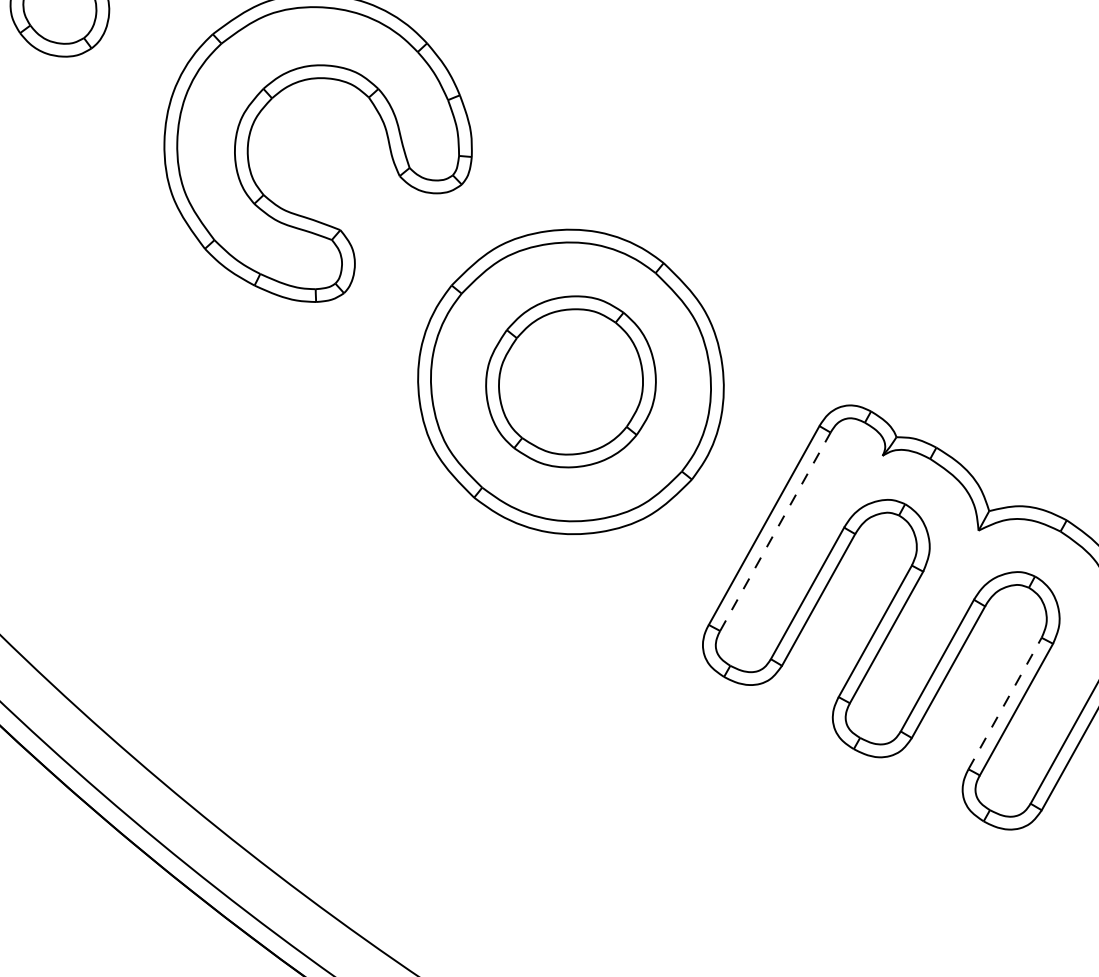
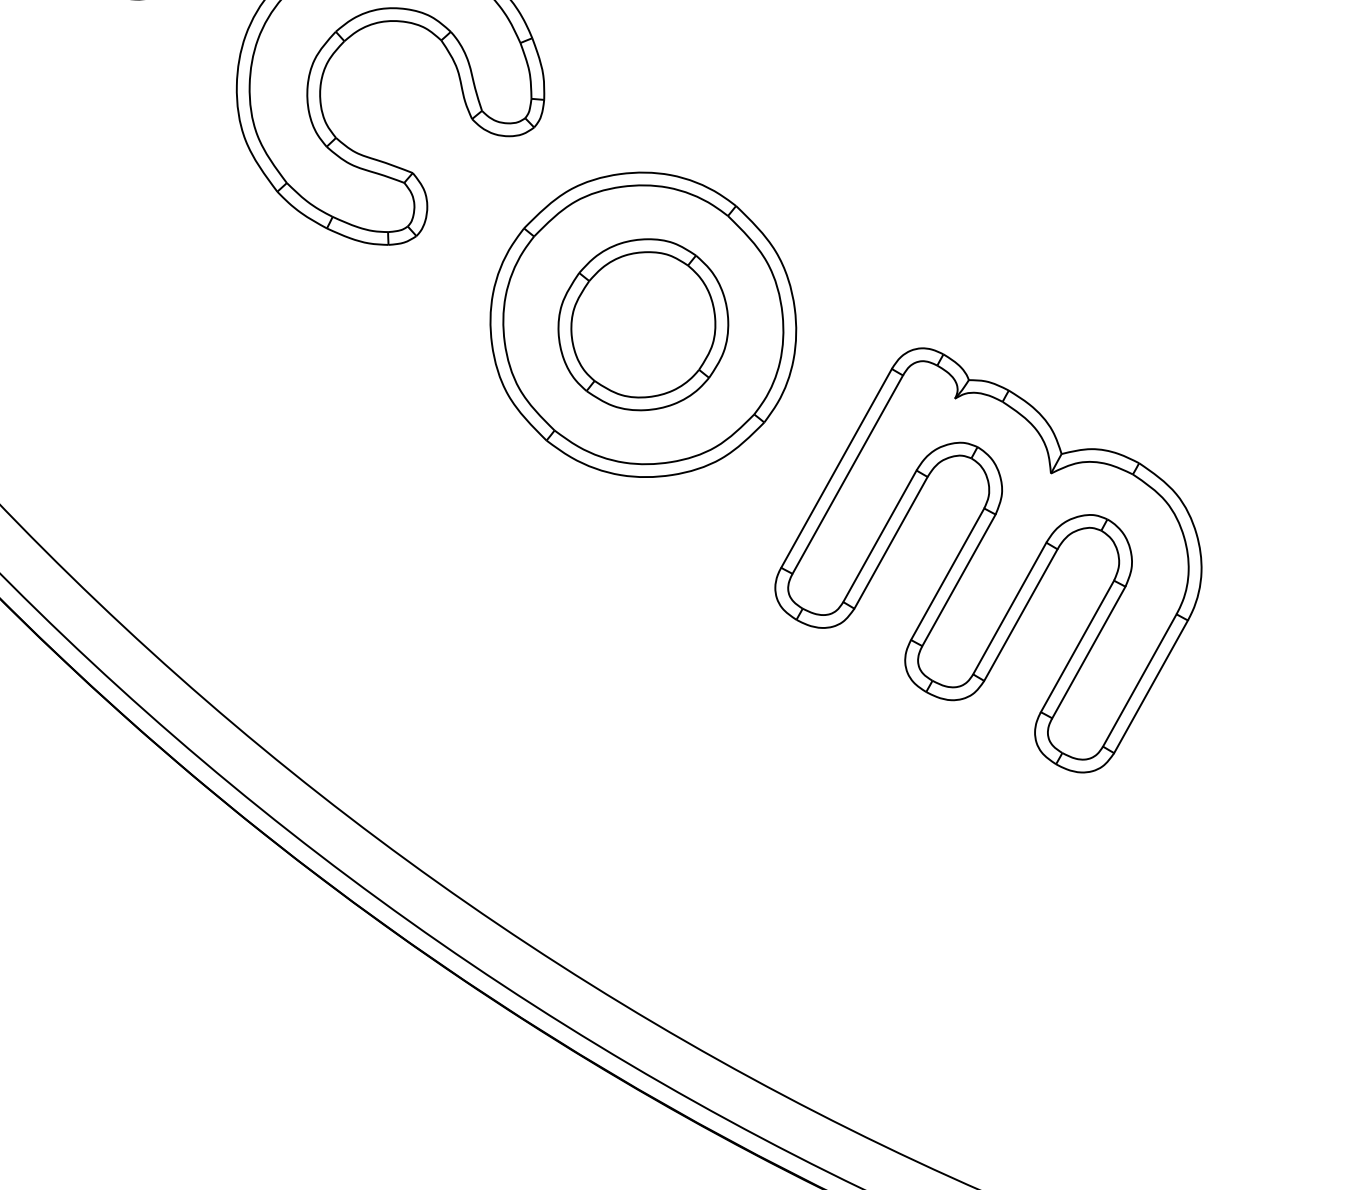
line: (775, 531) -> (847, 474), dashed -> solid
line: (1005, 703) -> (1077, 646), dashed -> solid

